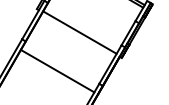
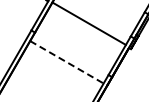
line: (58, 71) -> (67, 62), solid -> dashed

